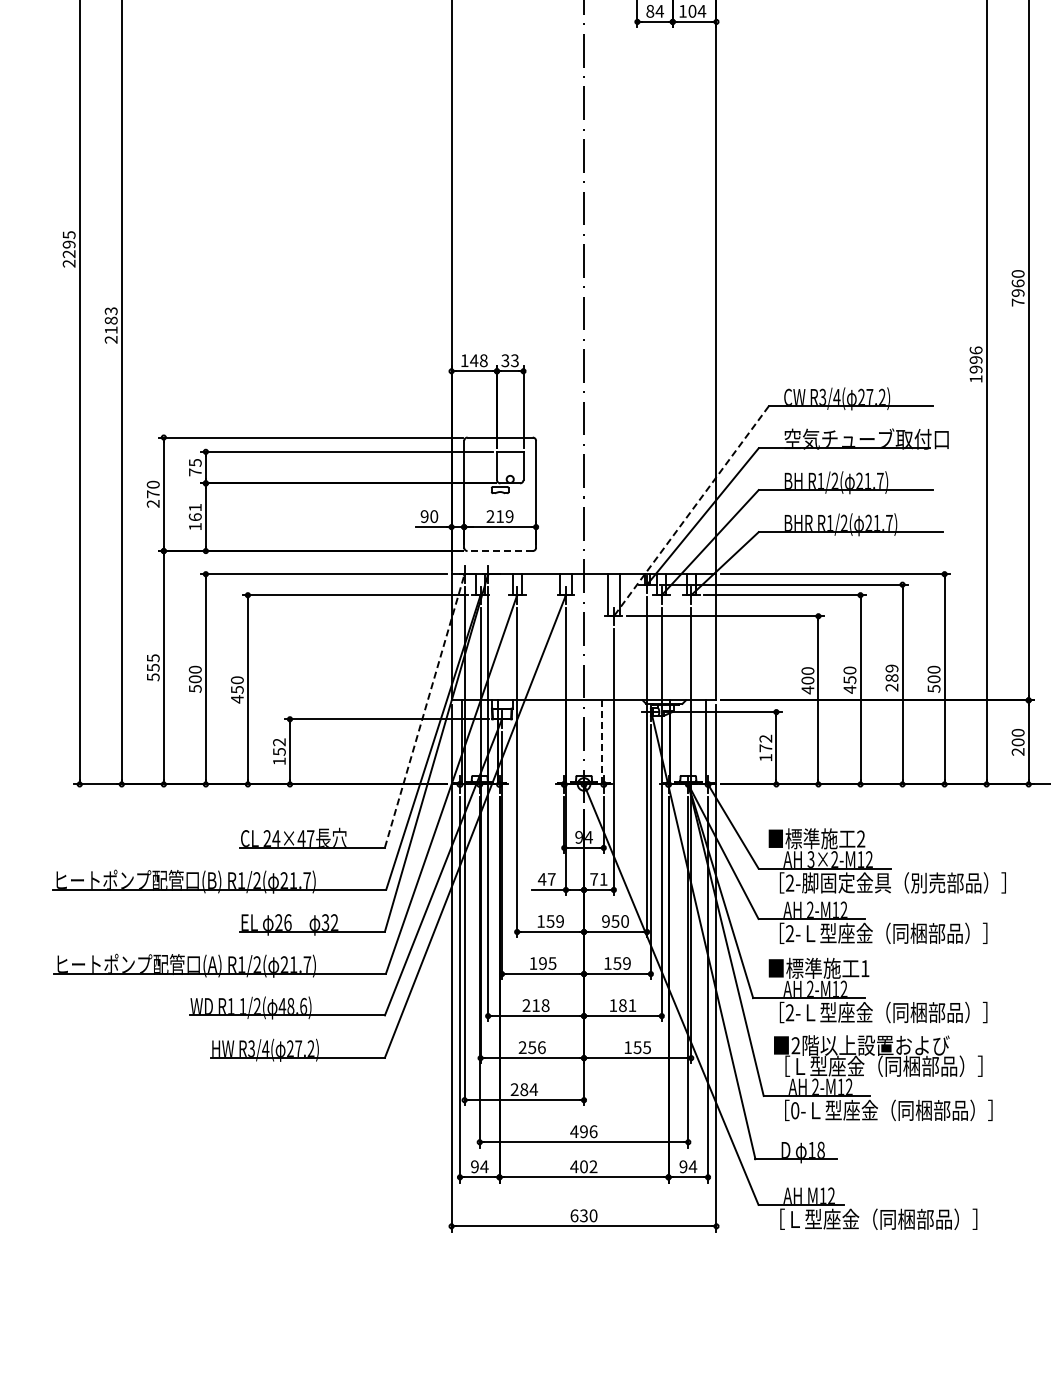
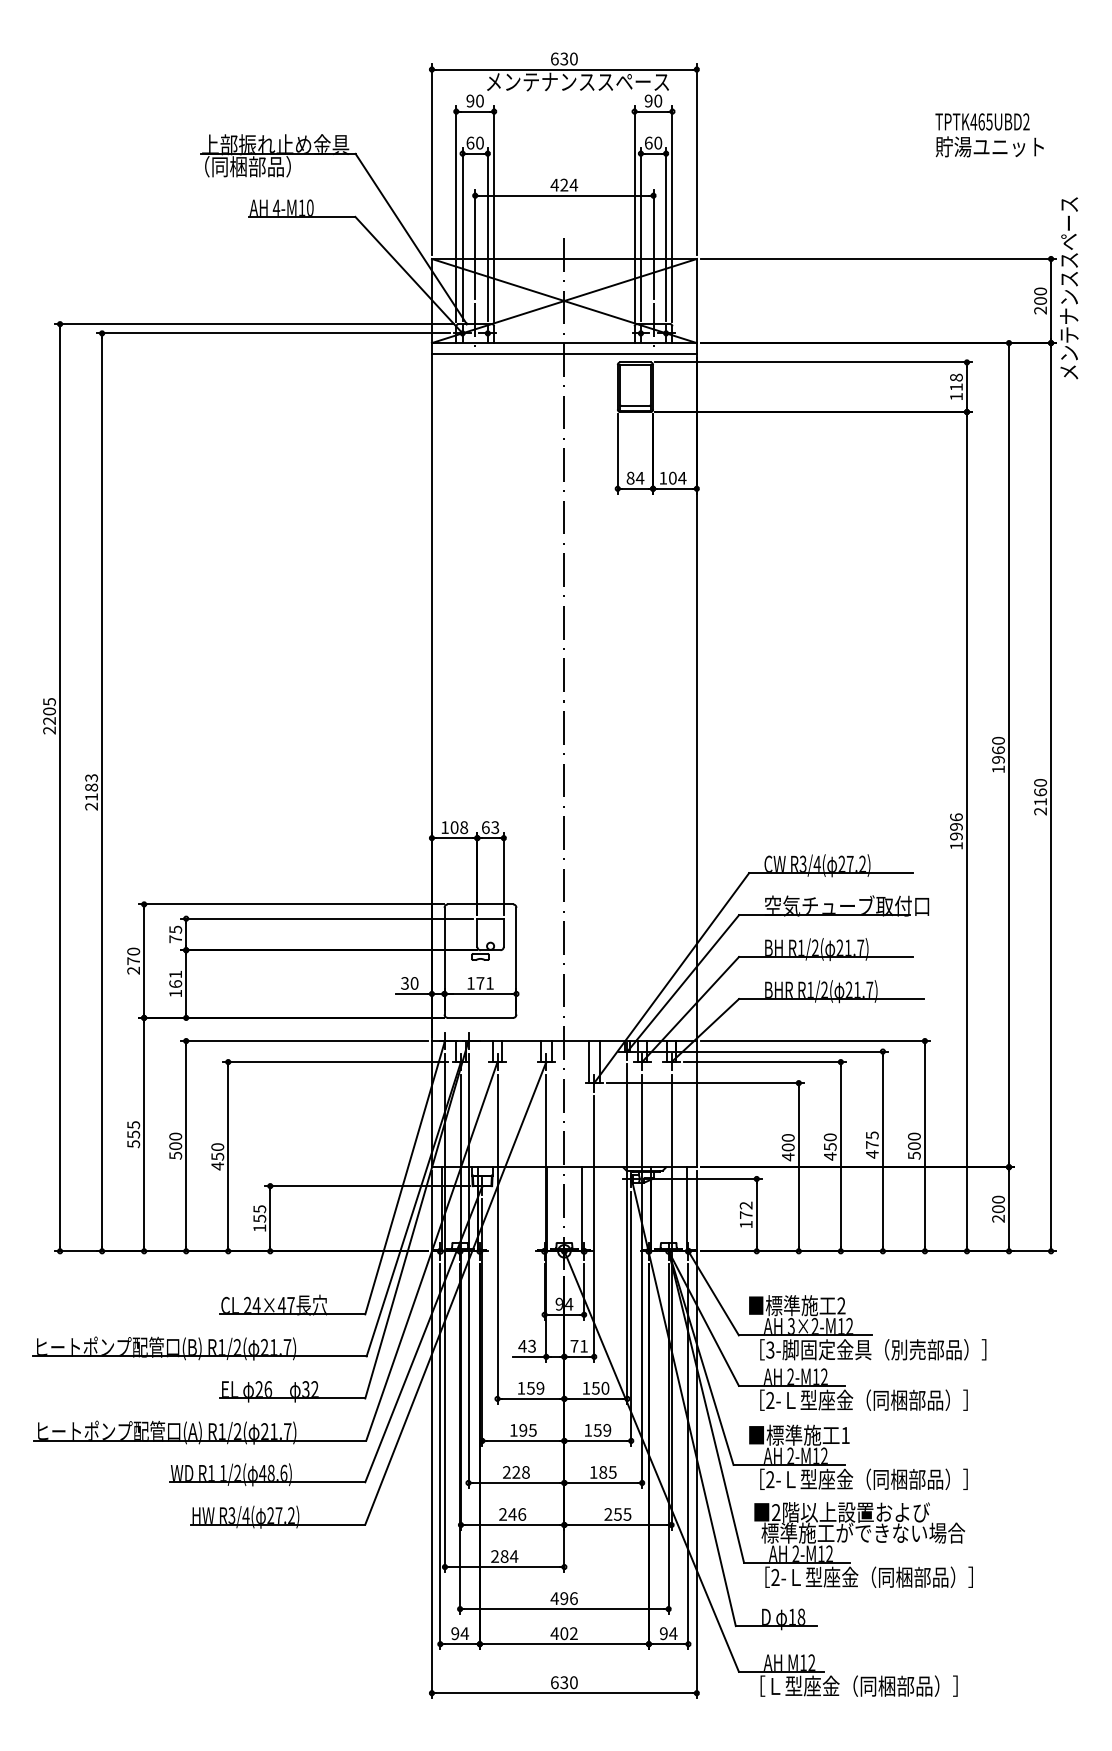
text: (69, 244) -> (49, 711), 2295 -> 2205
text: (1018, 302) -> (998, 769), 7960 -> 1960
text: (474, 360) -> (454, 827), 148 -> 108
text: (505, 360) -> (485, 827), 33 -> 63
line: (691, 511) -> (671, 978), dashed -> solid
text: (424, 516) -> (404, 983), 90 -> 30
text: (500, 516) -> (480, 983), 219 -> 171
line: (500, 550) -> (480, 1017), dashed -> solid
text: (891, 677) -> (871, 1144), 289 -> 475
line: (425, 710) -> (405, 1177), dashed -> solid
text: (279, 742) -> (259, 1209), 152 -> 155
line: (602, 742) -> (582, 1209), dashed -> solid
text: (552, 878) -> (532, 1345), 47 -> 43
text: (790, 883) -> (770, 1350), 2- -> 3-
text: (606, 920) -> (586, 1387), 950 -> 150
text: (536, 1005) -> (516, 1472), 218 -> 228
text: (632, 1005) -> (612, 1472), 181 -> 185
text: (532, 1047) -> (512, 1514), 256 -> 246
text: (628, 1047) -> (608, 1514), 155 -> 255
text: (883, 1065) -> (863, 1532), ［Ｌ型座金（同梱部品）］ -> 標準施工ができない場合
text: (795, 1110) -> (775, 1577), 0- -> 2-

